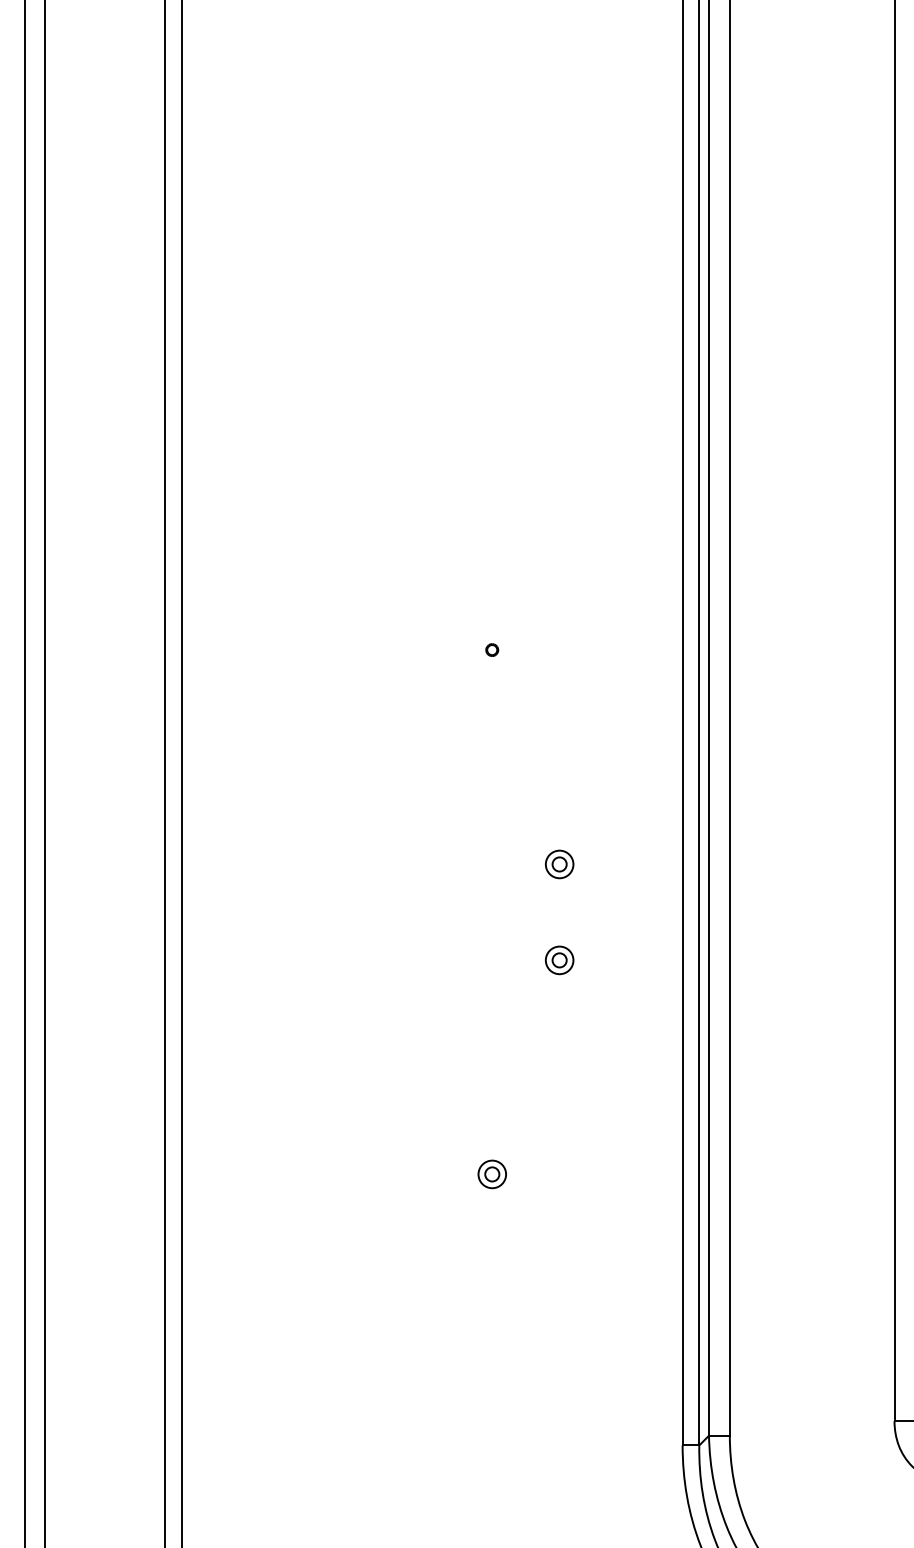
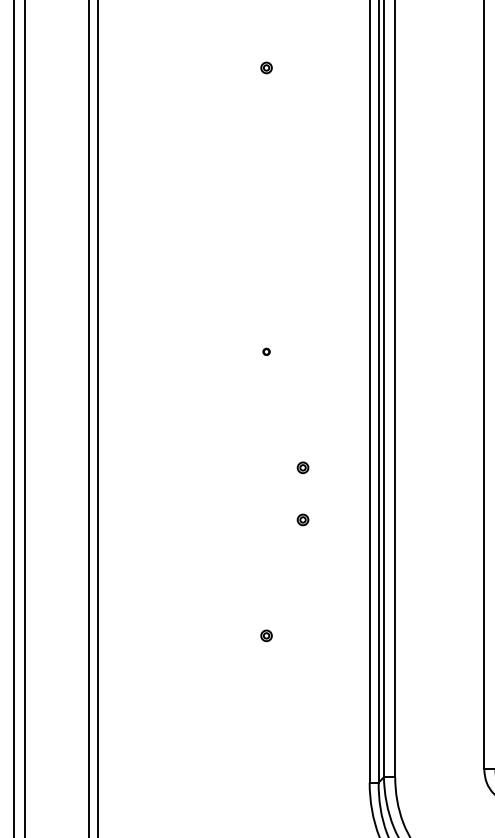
part: (492, 124) -> (266, 67), added
part: (558, 863) -> (302, 467), size x0.71
part: (558, 959) -> (302, 519), size x0.71
part: (492, 1173) -> (266, 635), size x0.71

